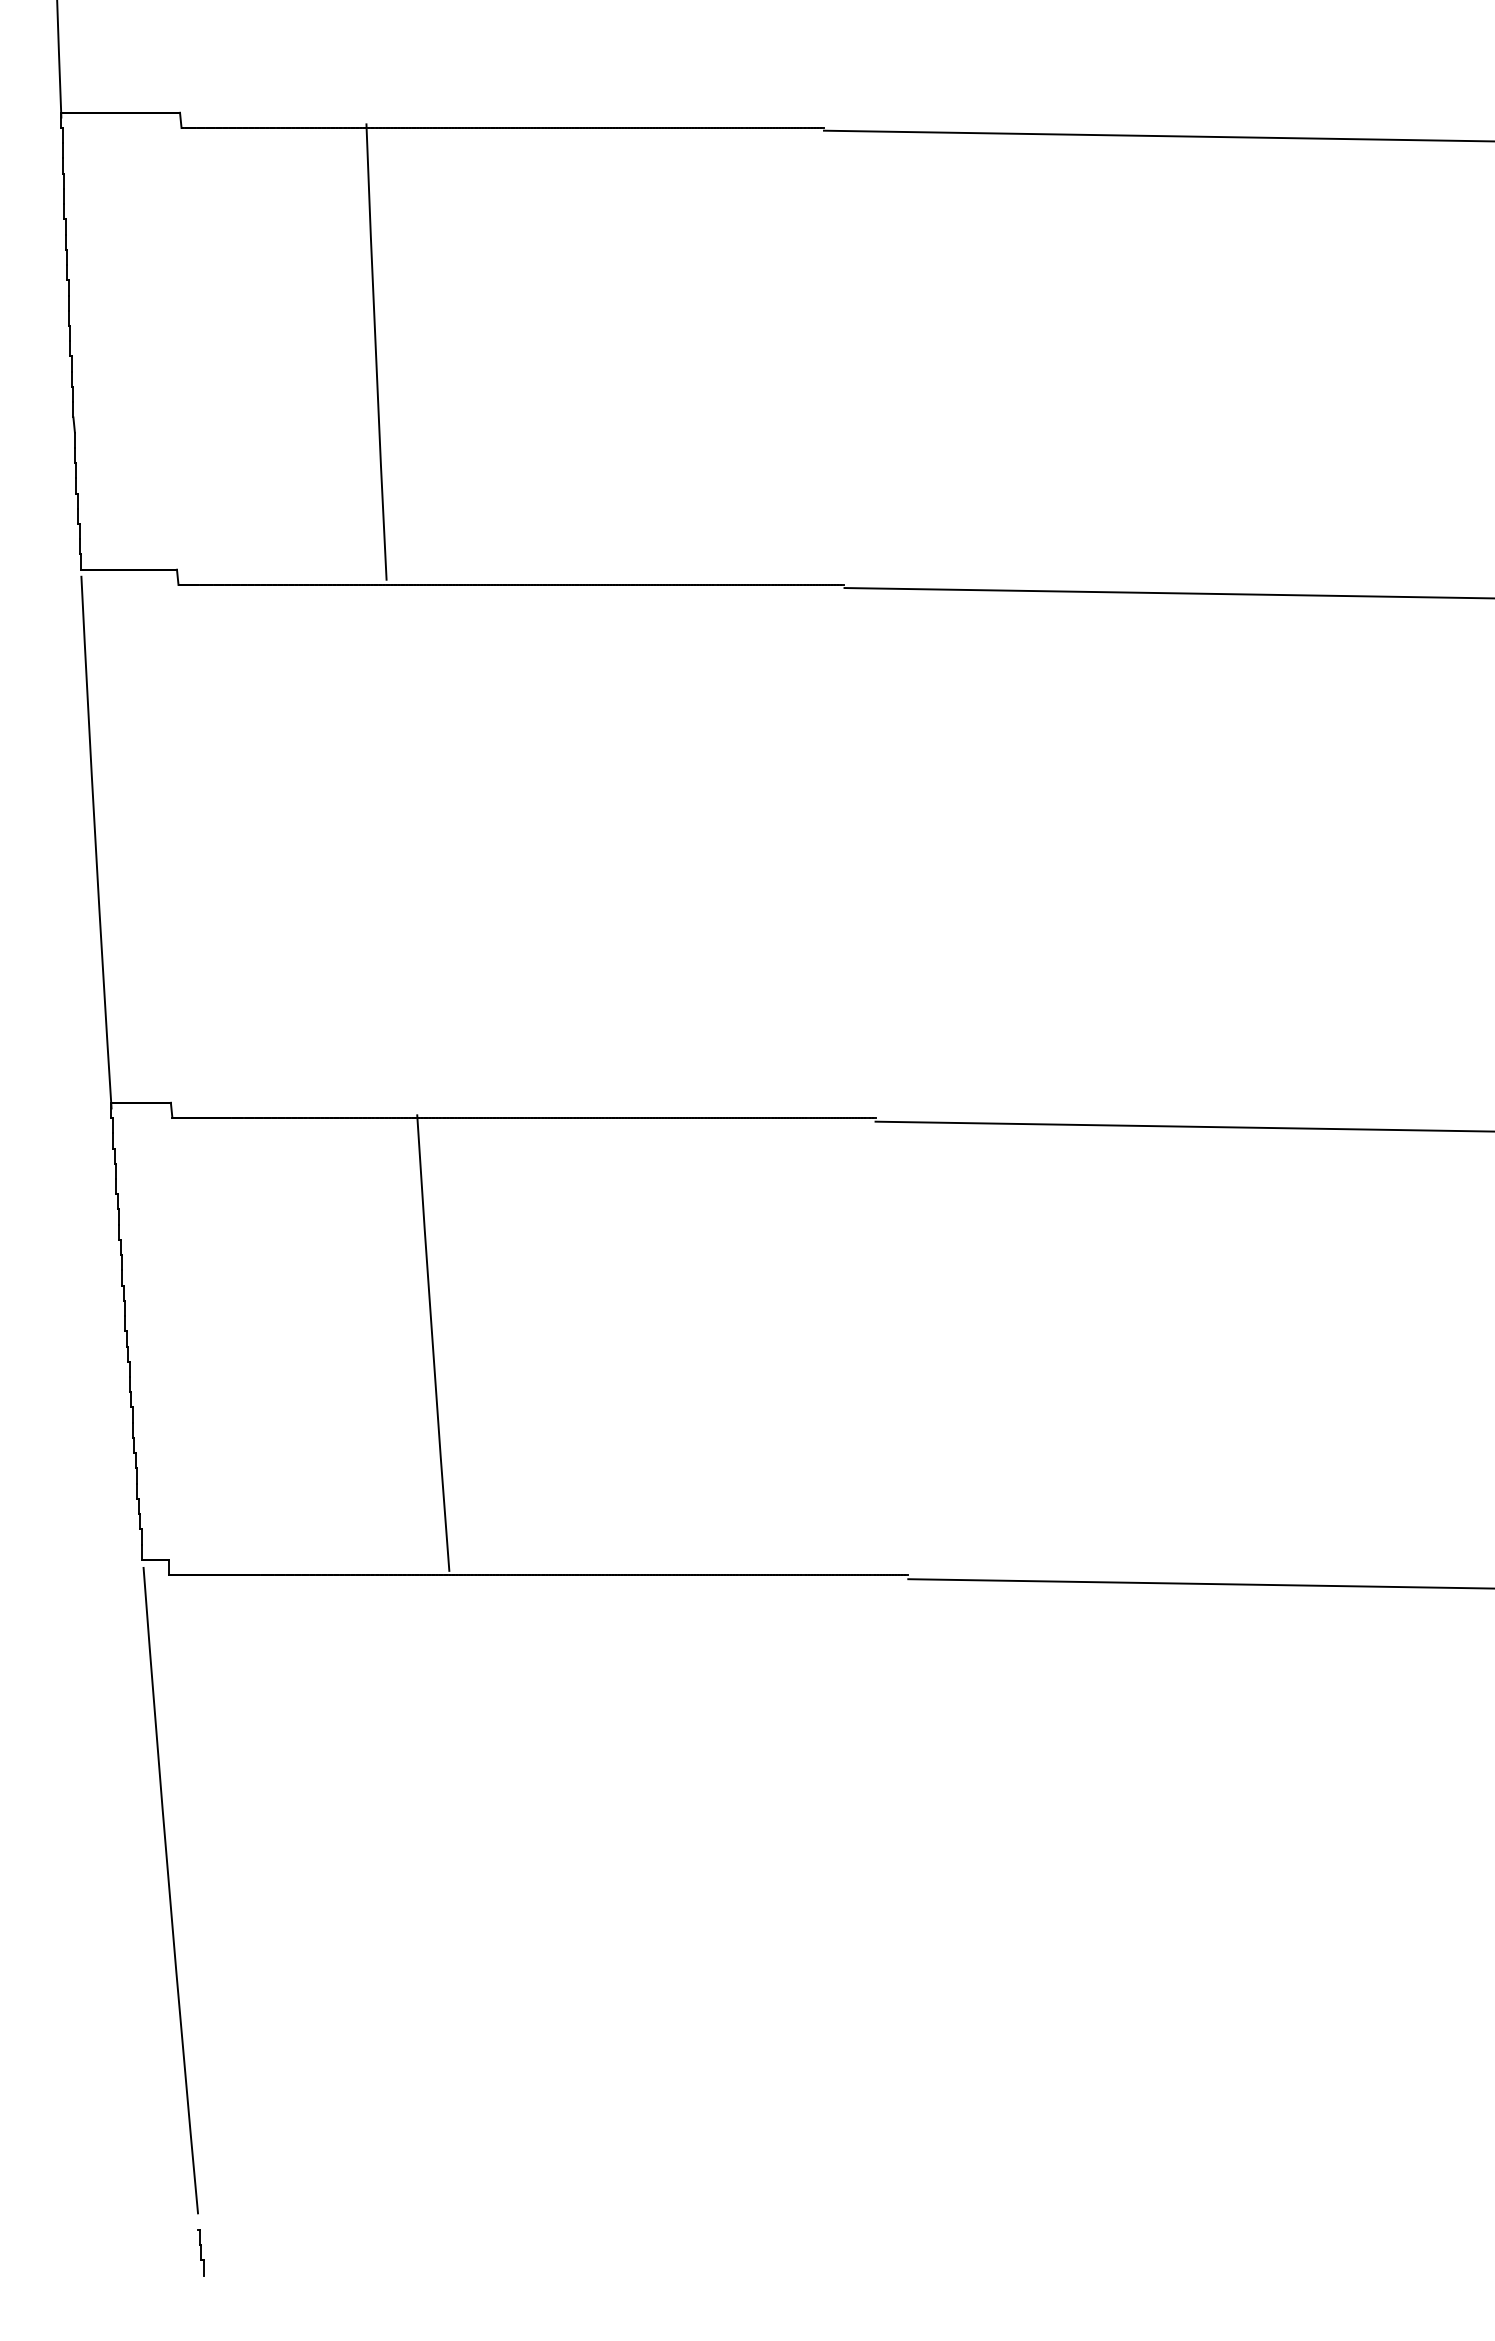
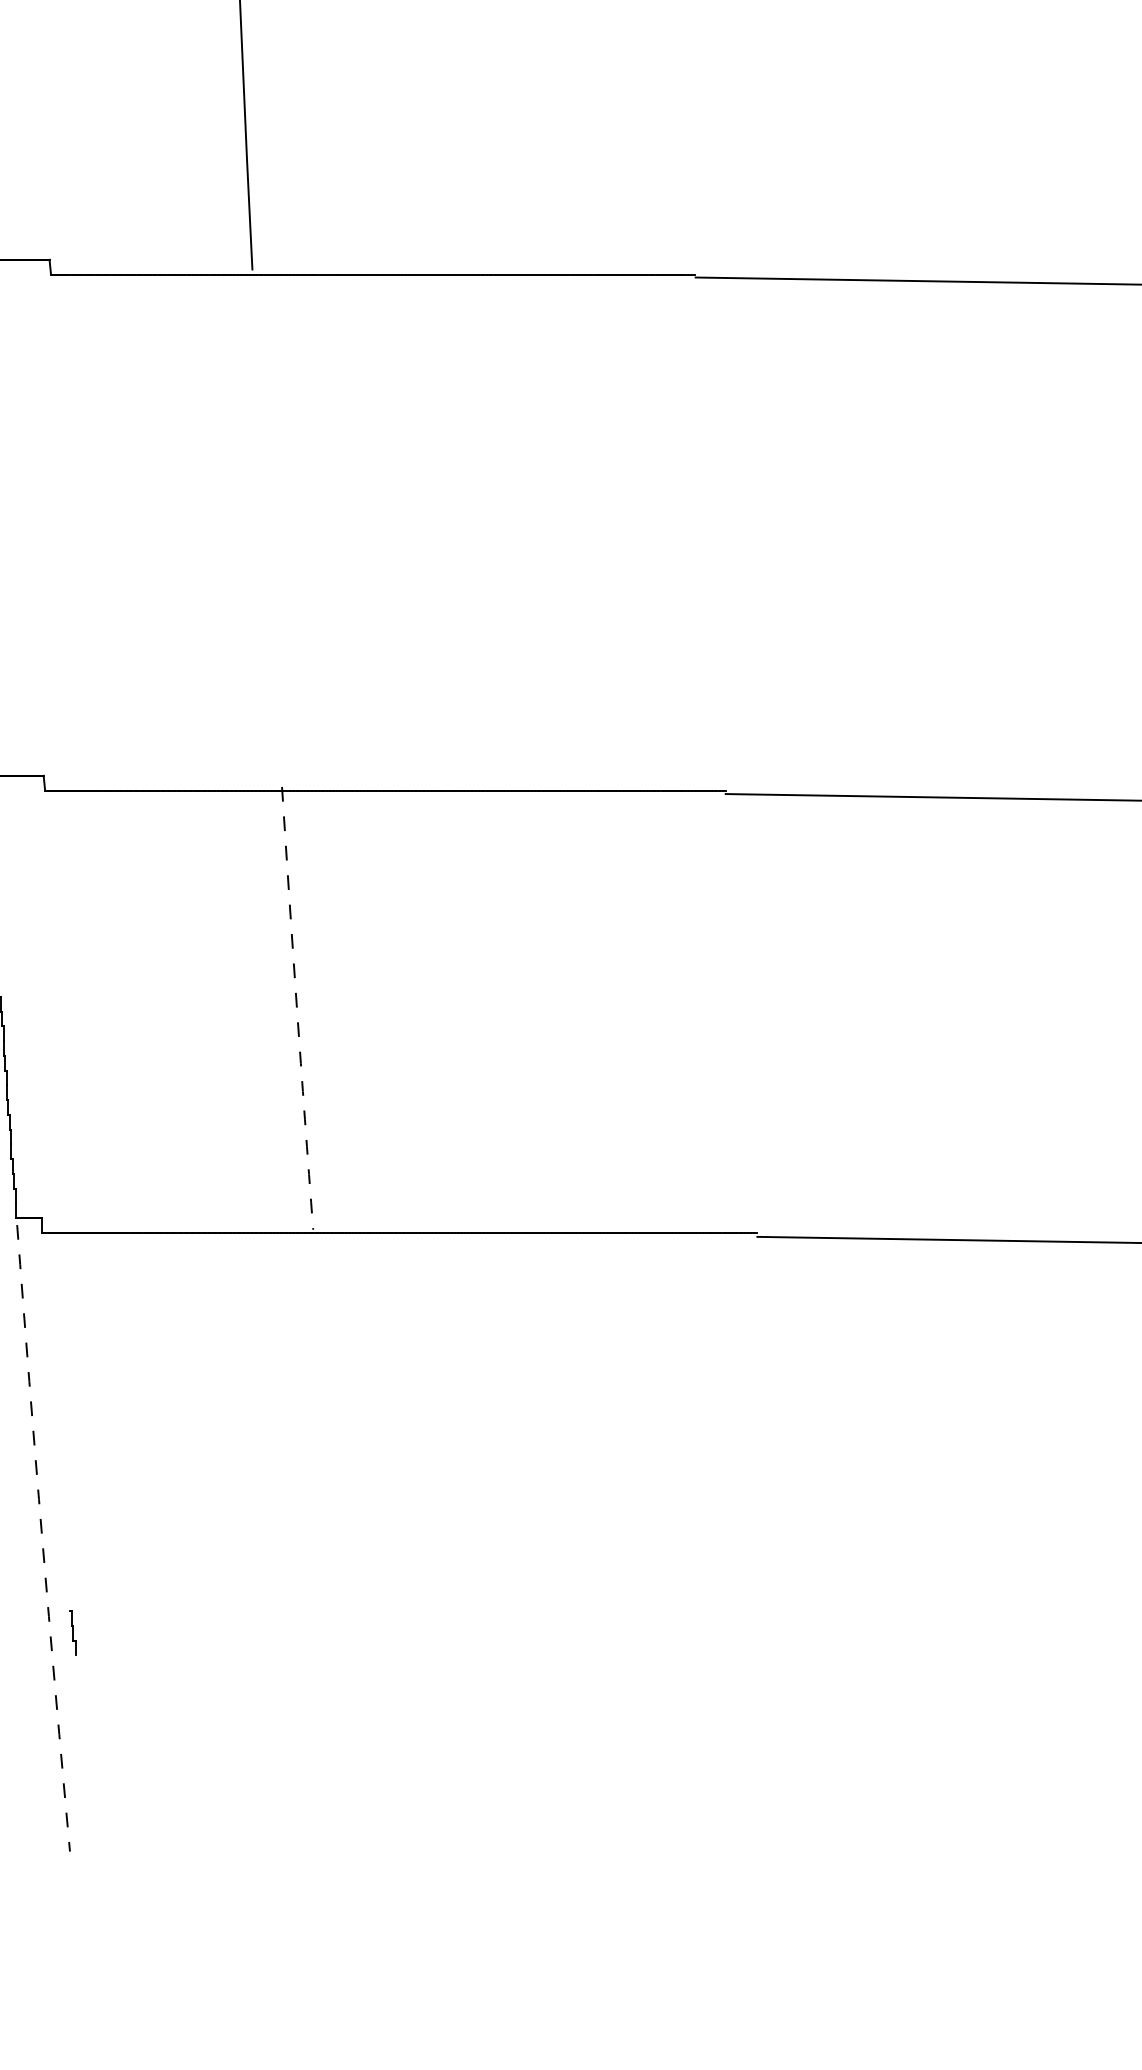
arc: (432, 1343) -> (296, 1008), solid -> dashed
arc: (169, 1890) -> (42, 1538), solid -> dashed
part: (200, 2252) -> (72, 1633), moved

